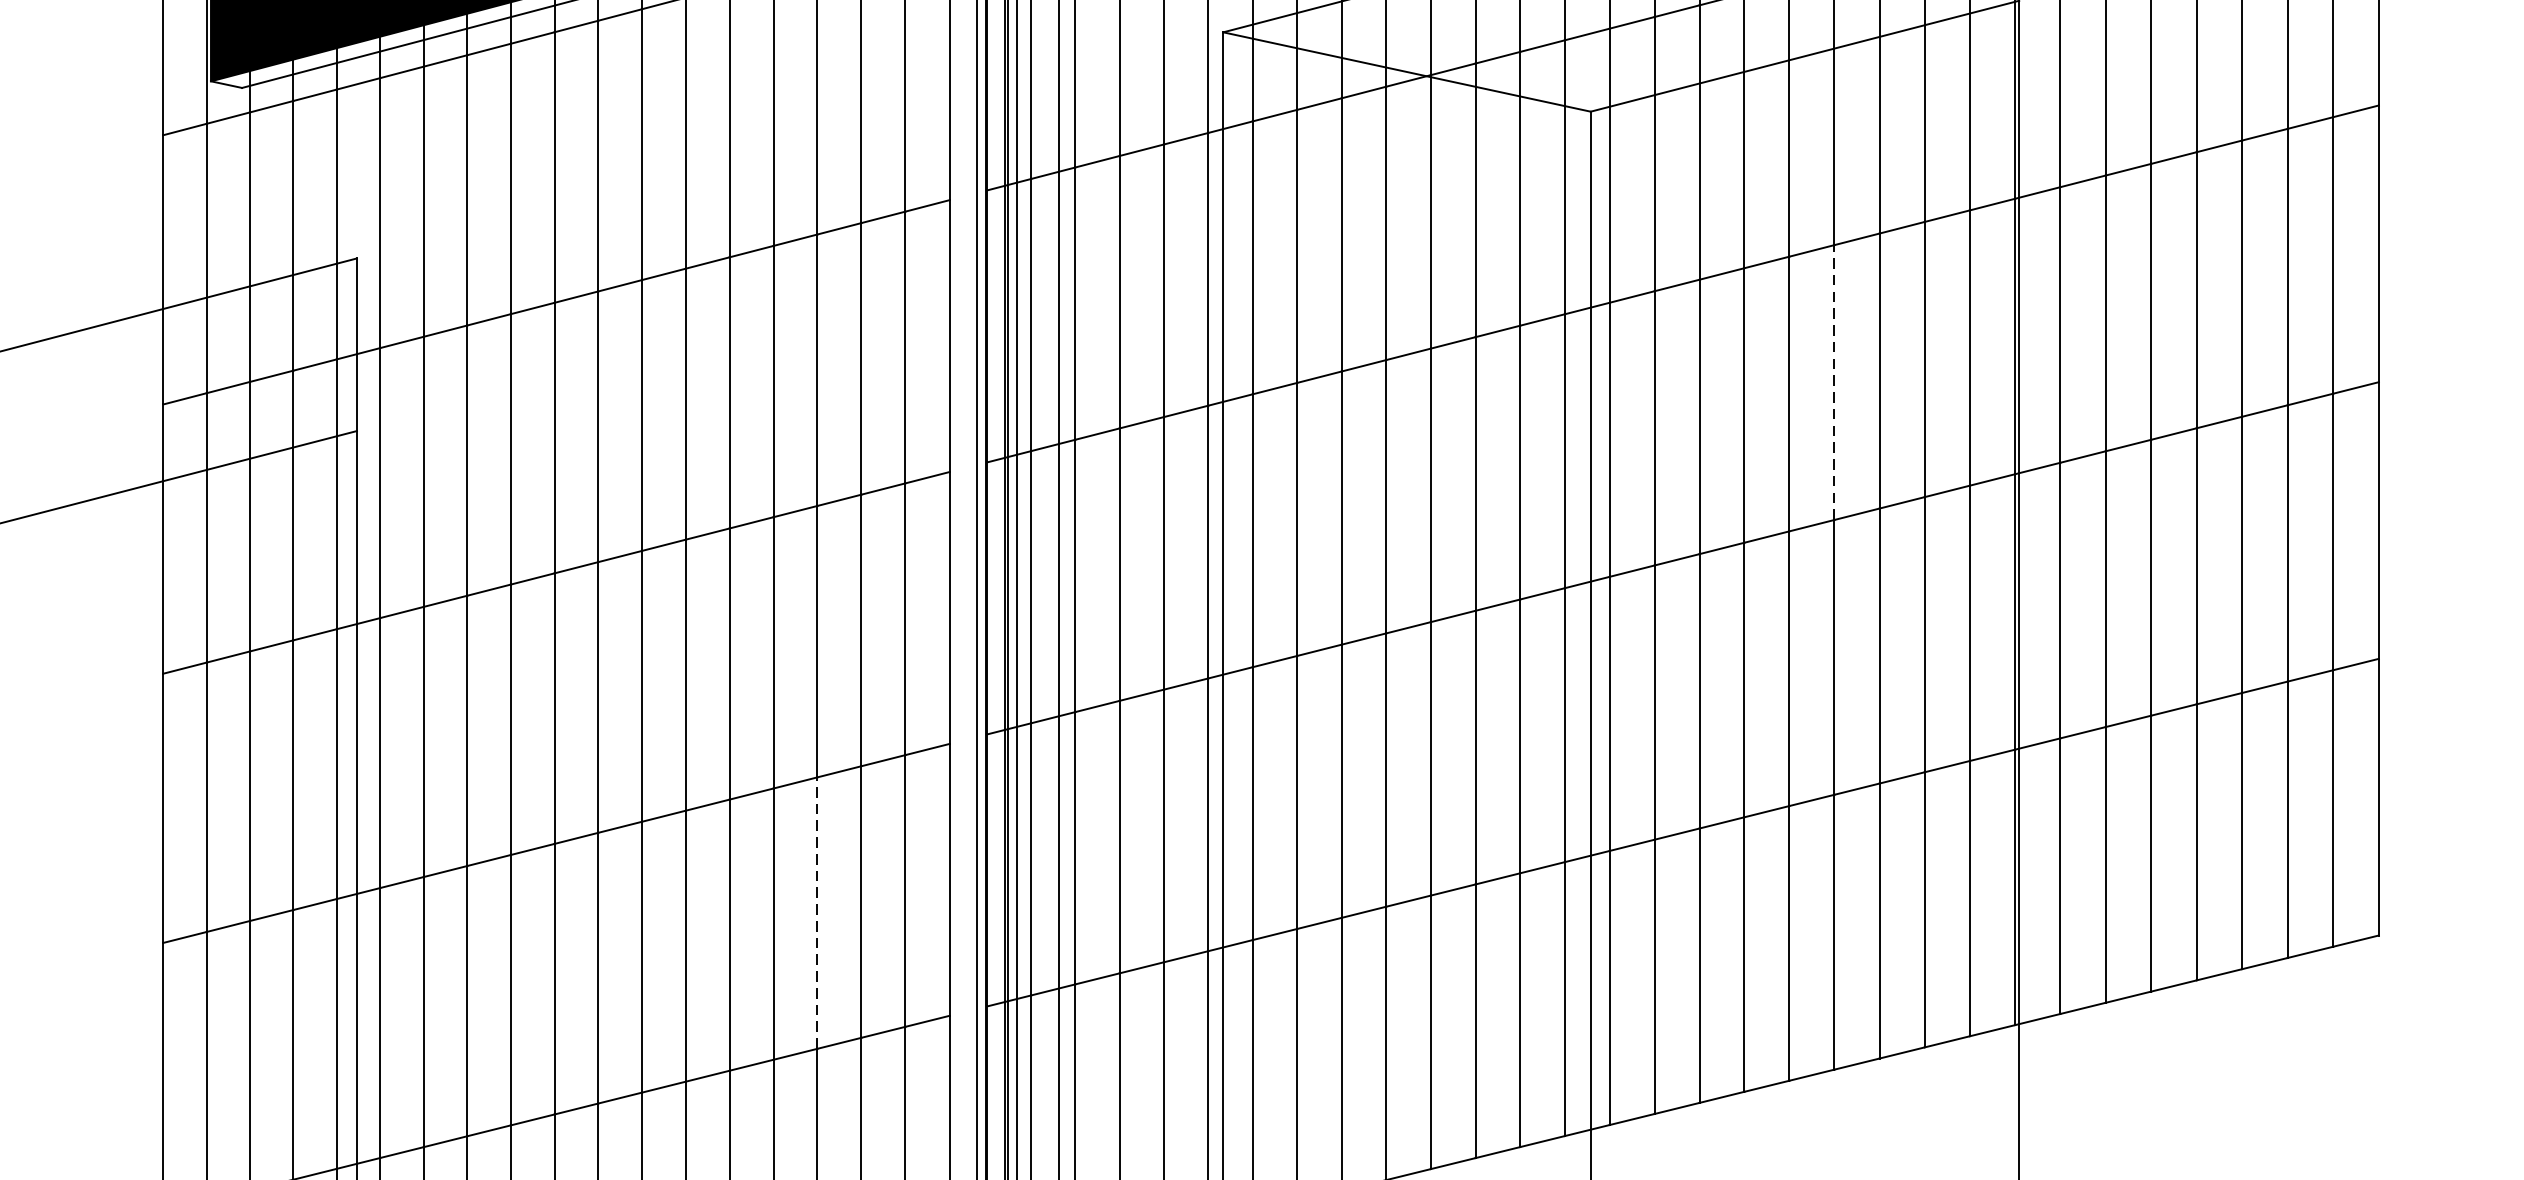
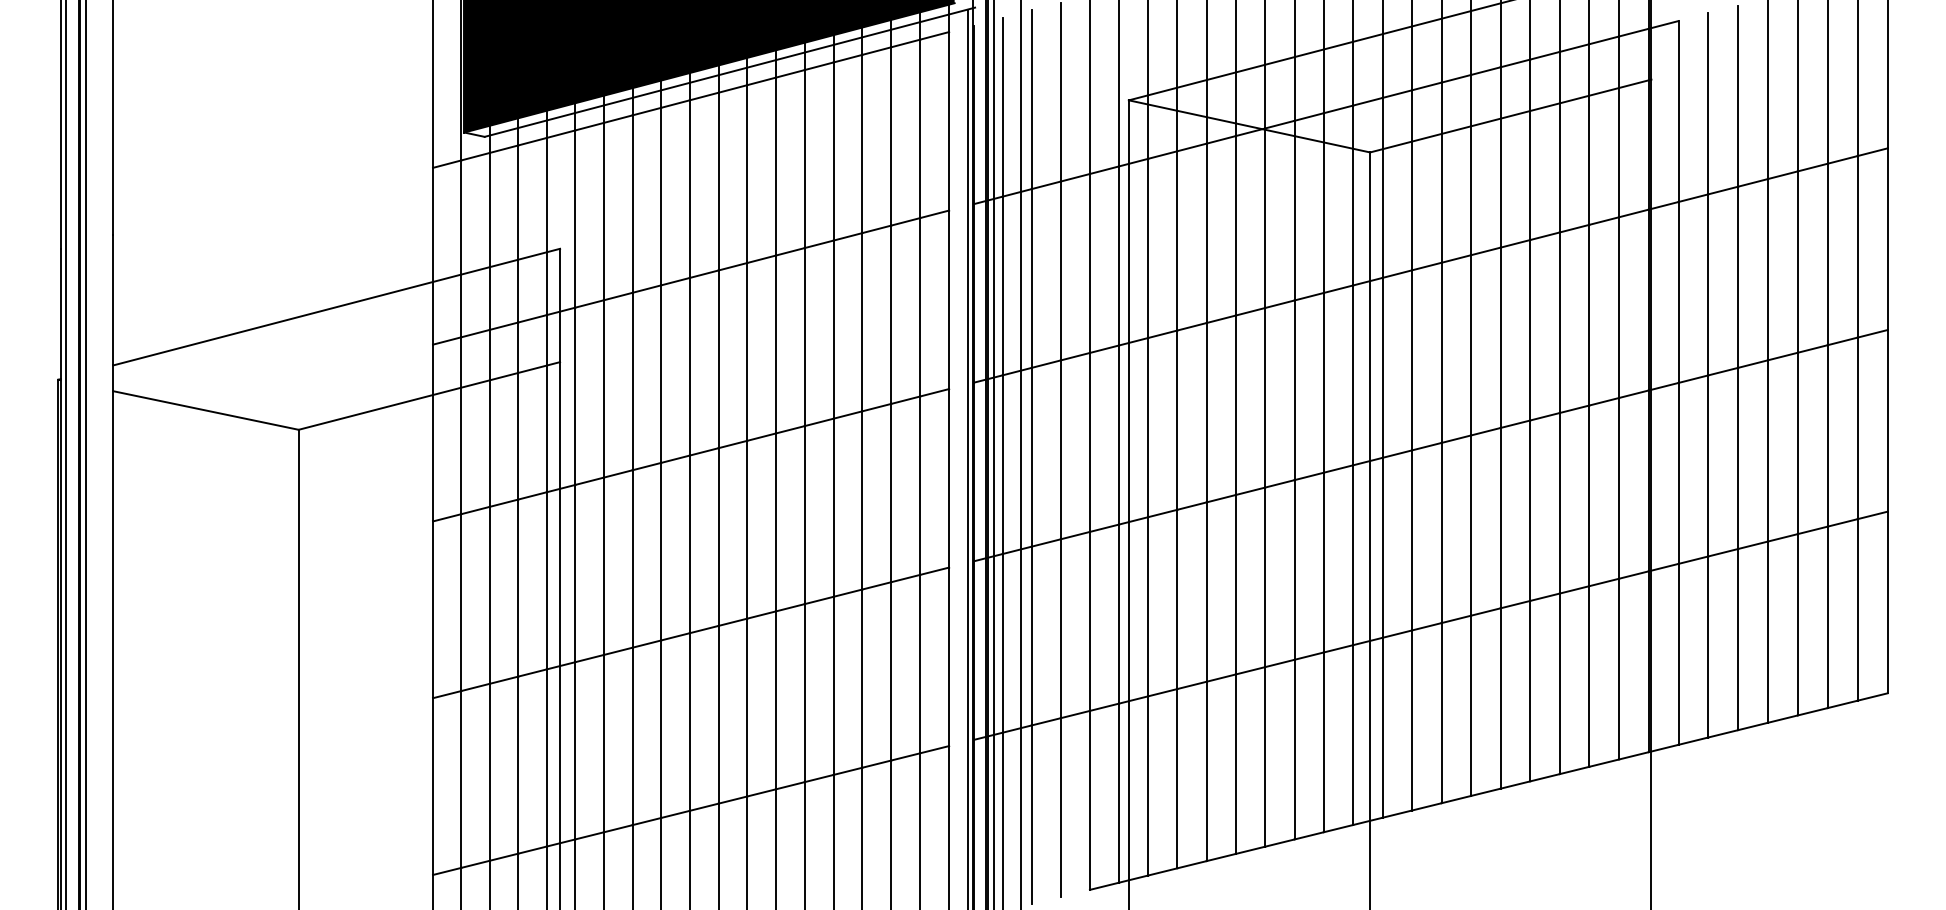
line: (1834, 381) -> (1530, 329), dashed -> solid
line: (817, 912) -> (862, 678), dashed -> solid

